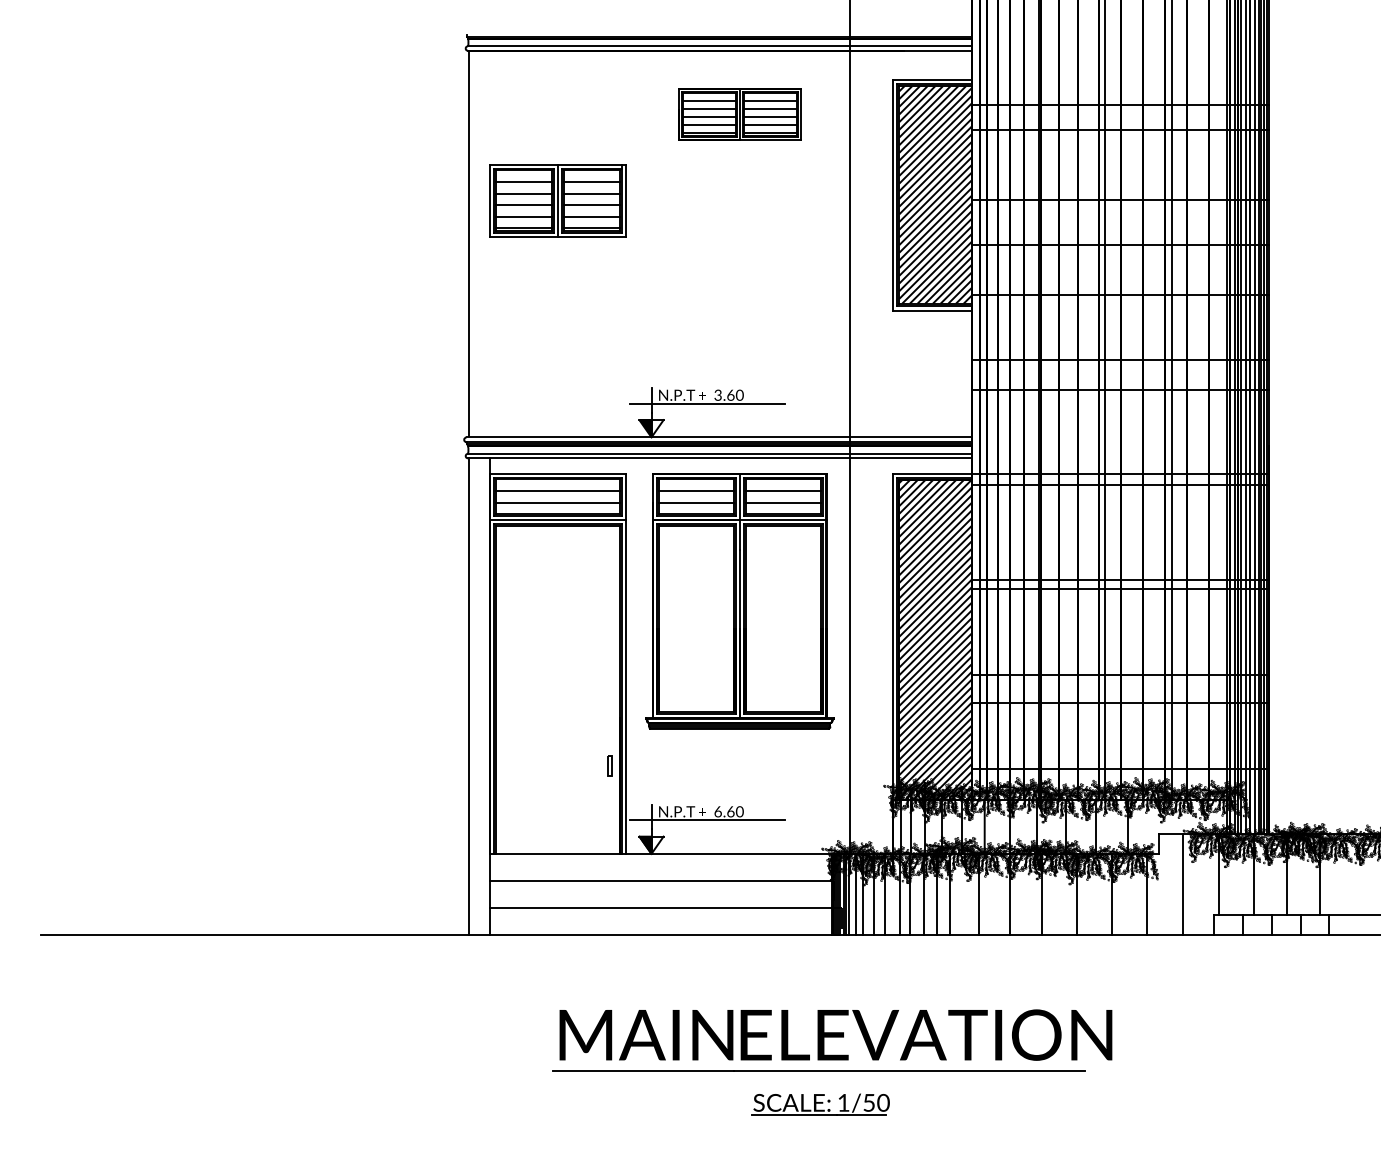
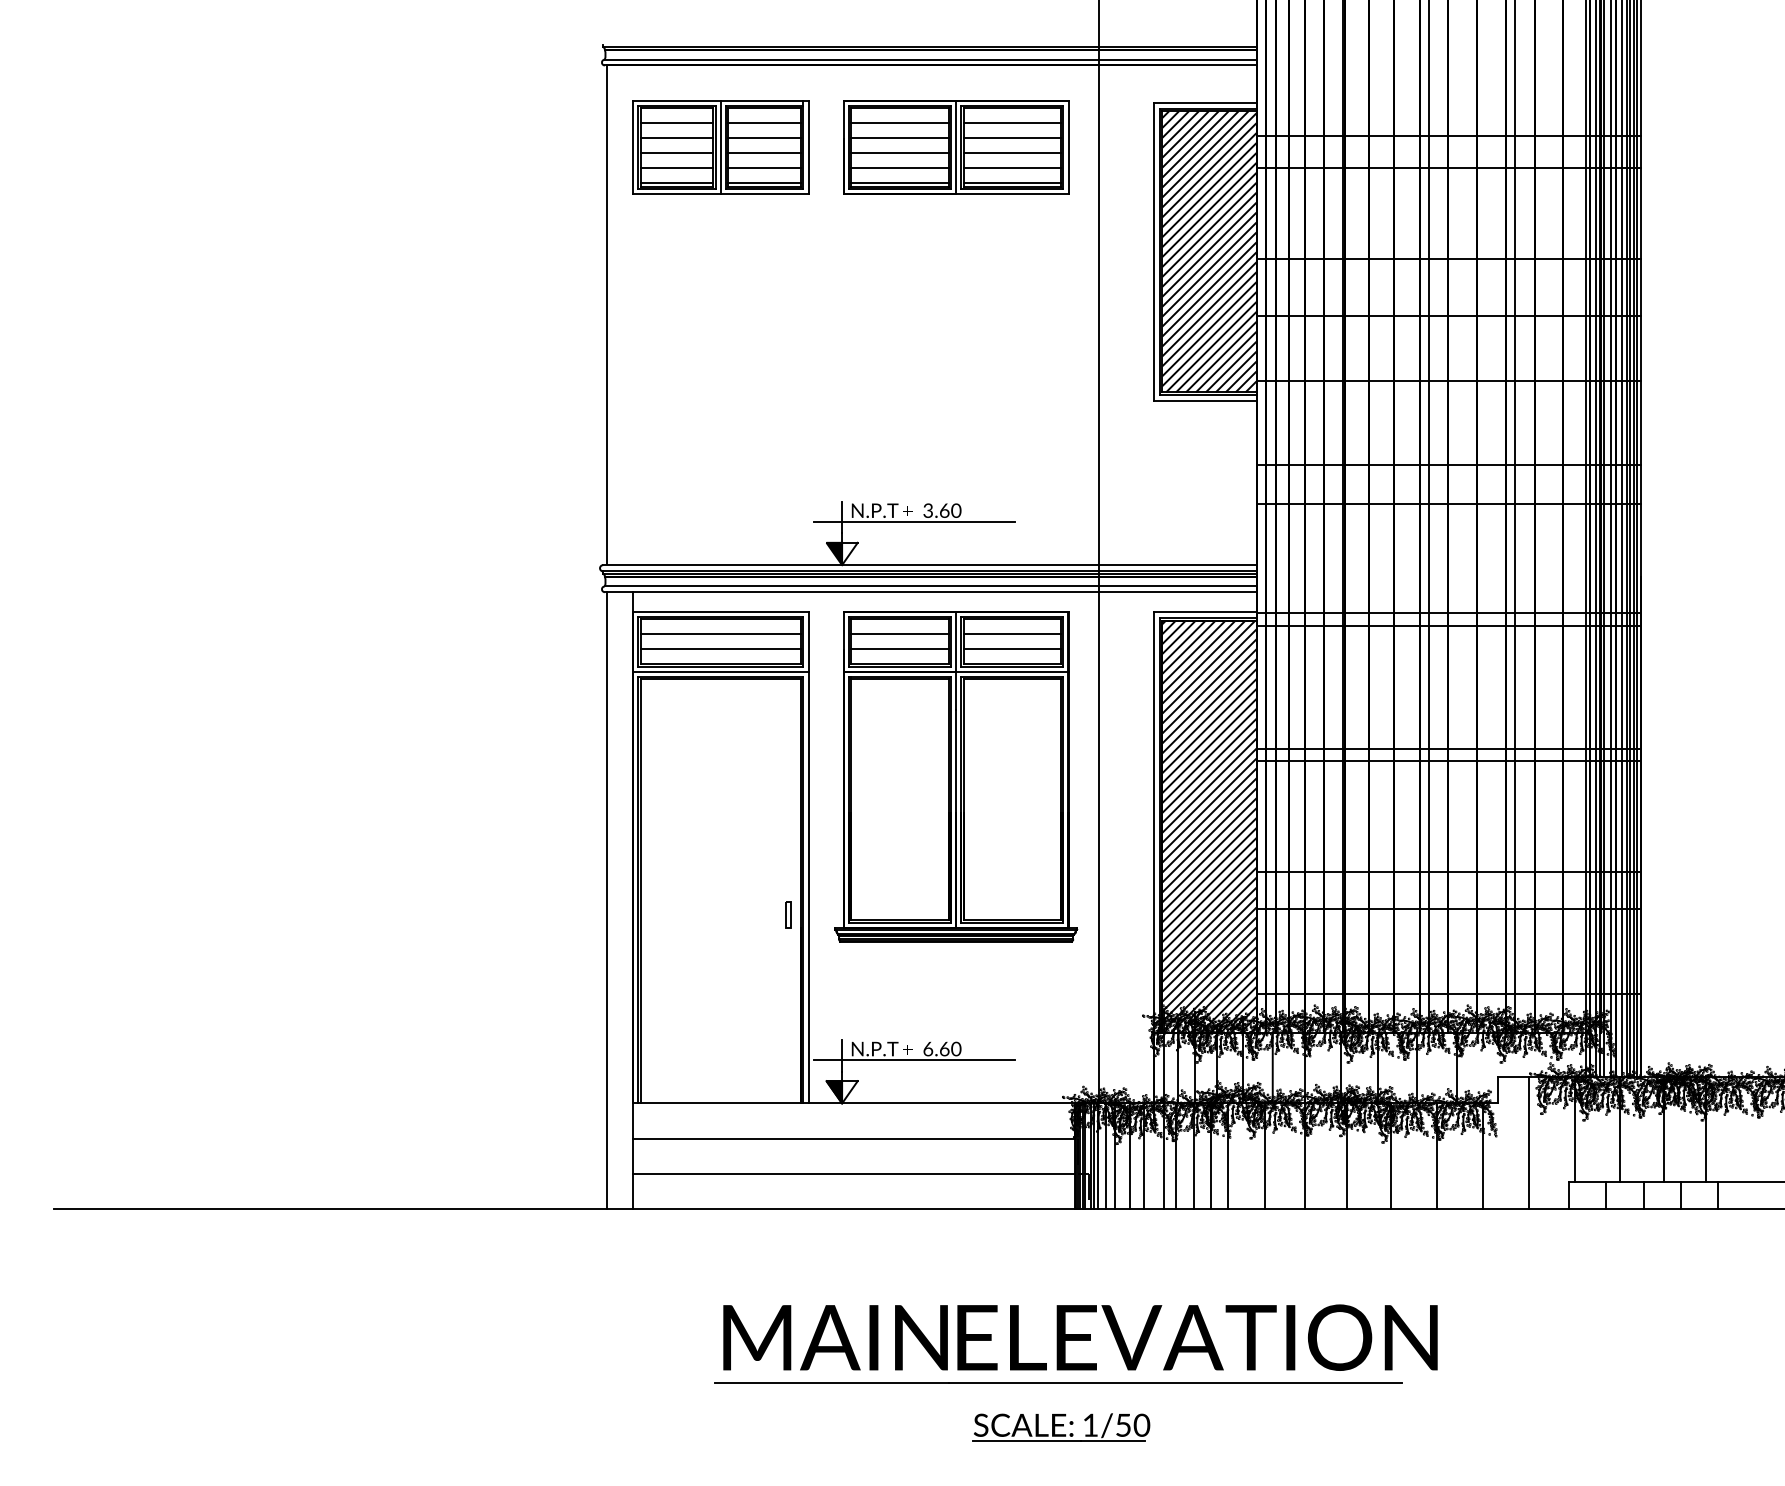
part: (740, 114) -> (956, 147), size x1.43
part: (557, 200) -> (720, 147), moved
part: (610, 765) -> (788, 914), moved

